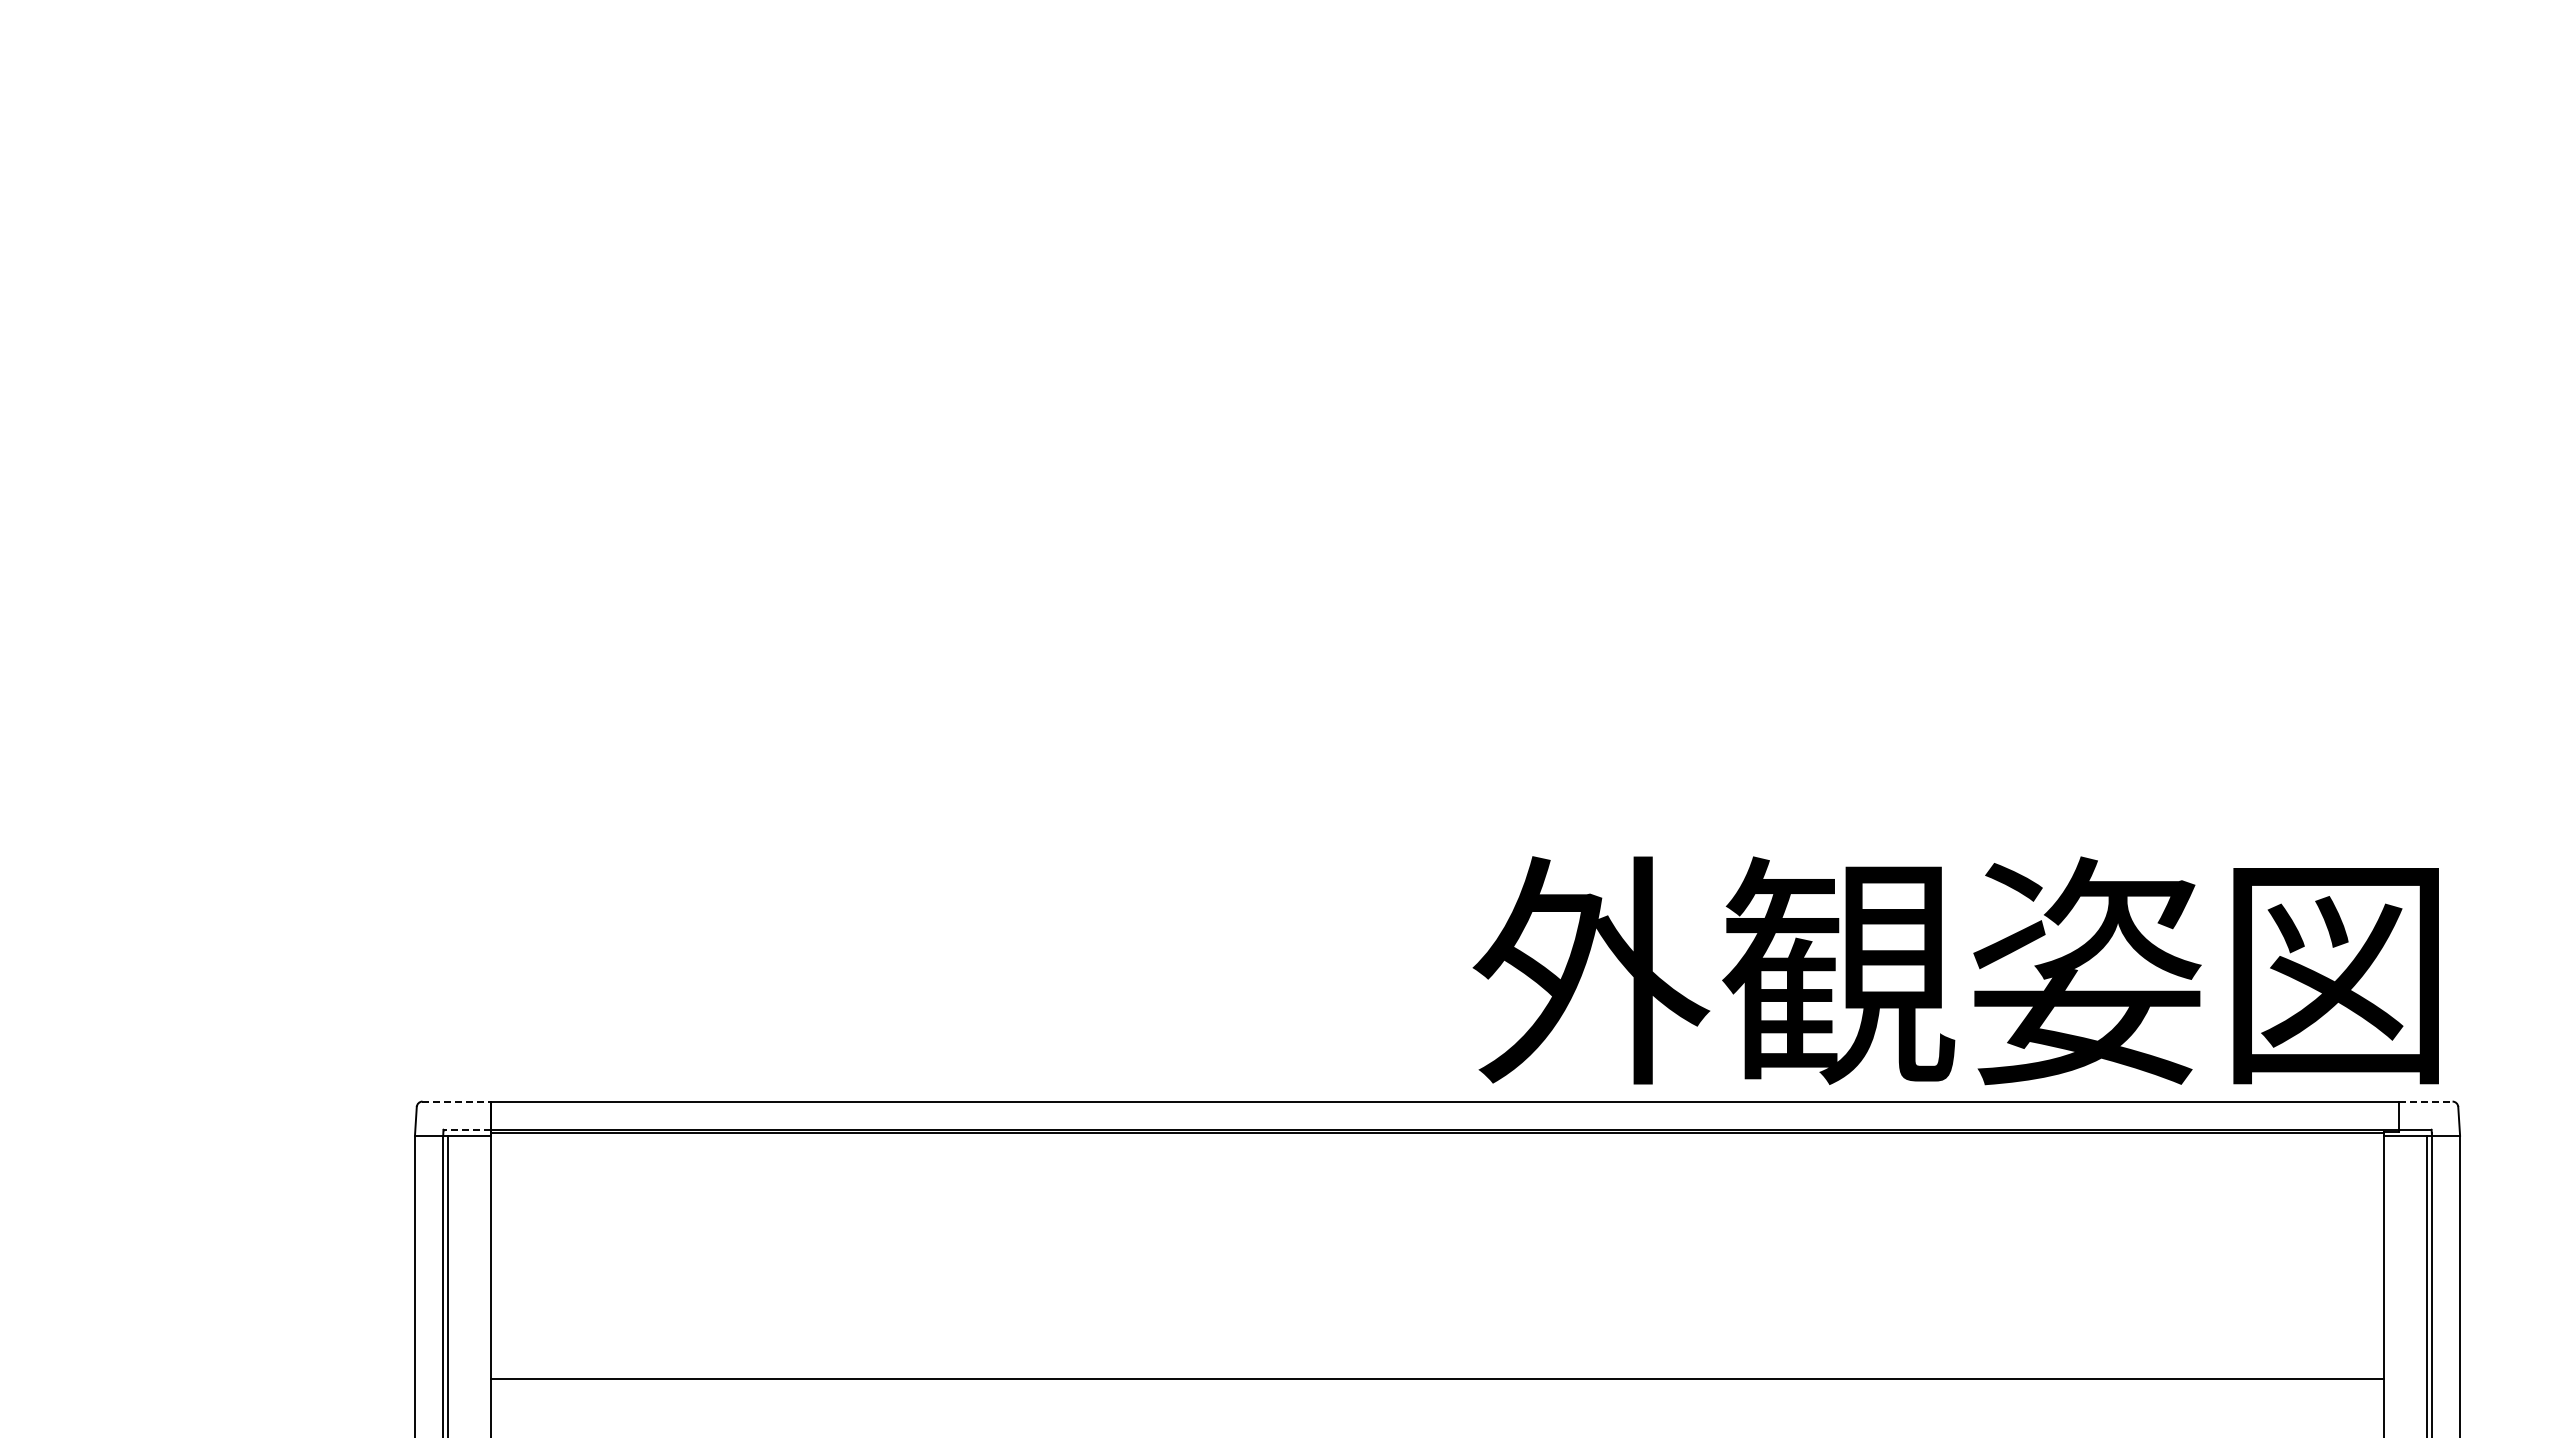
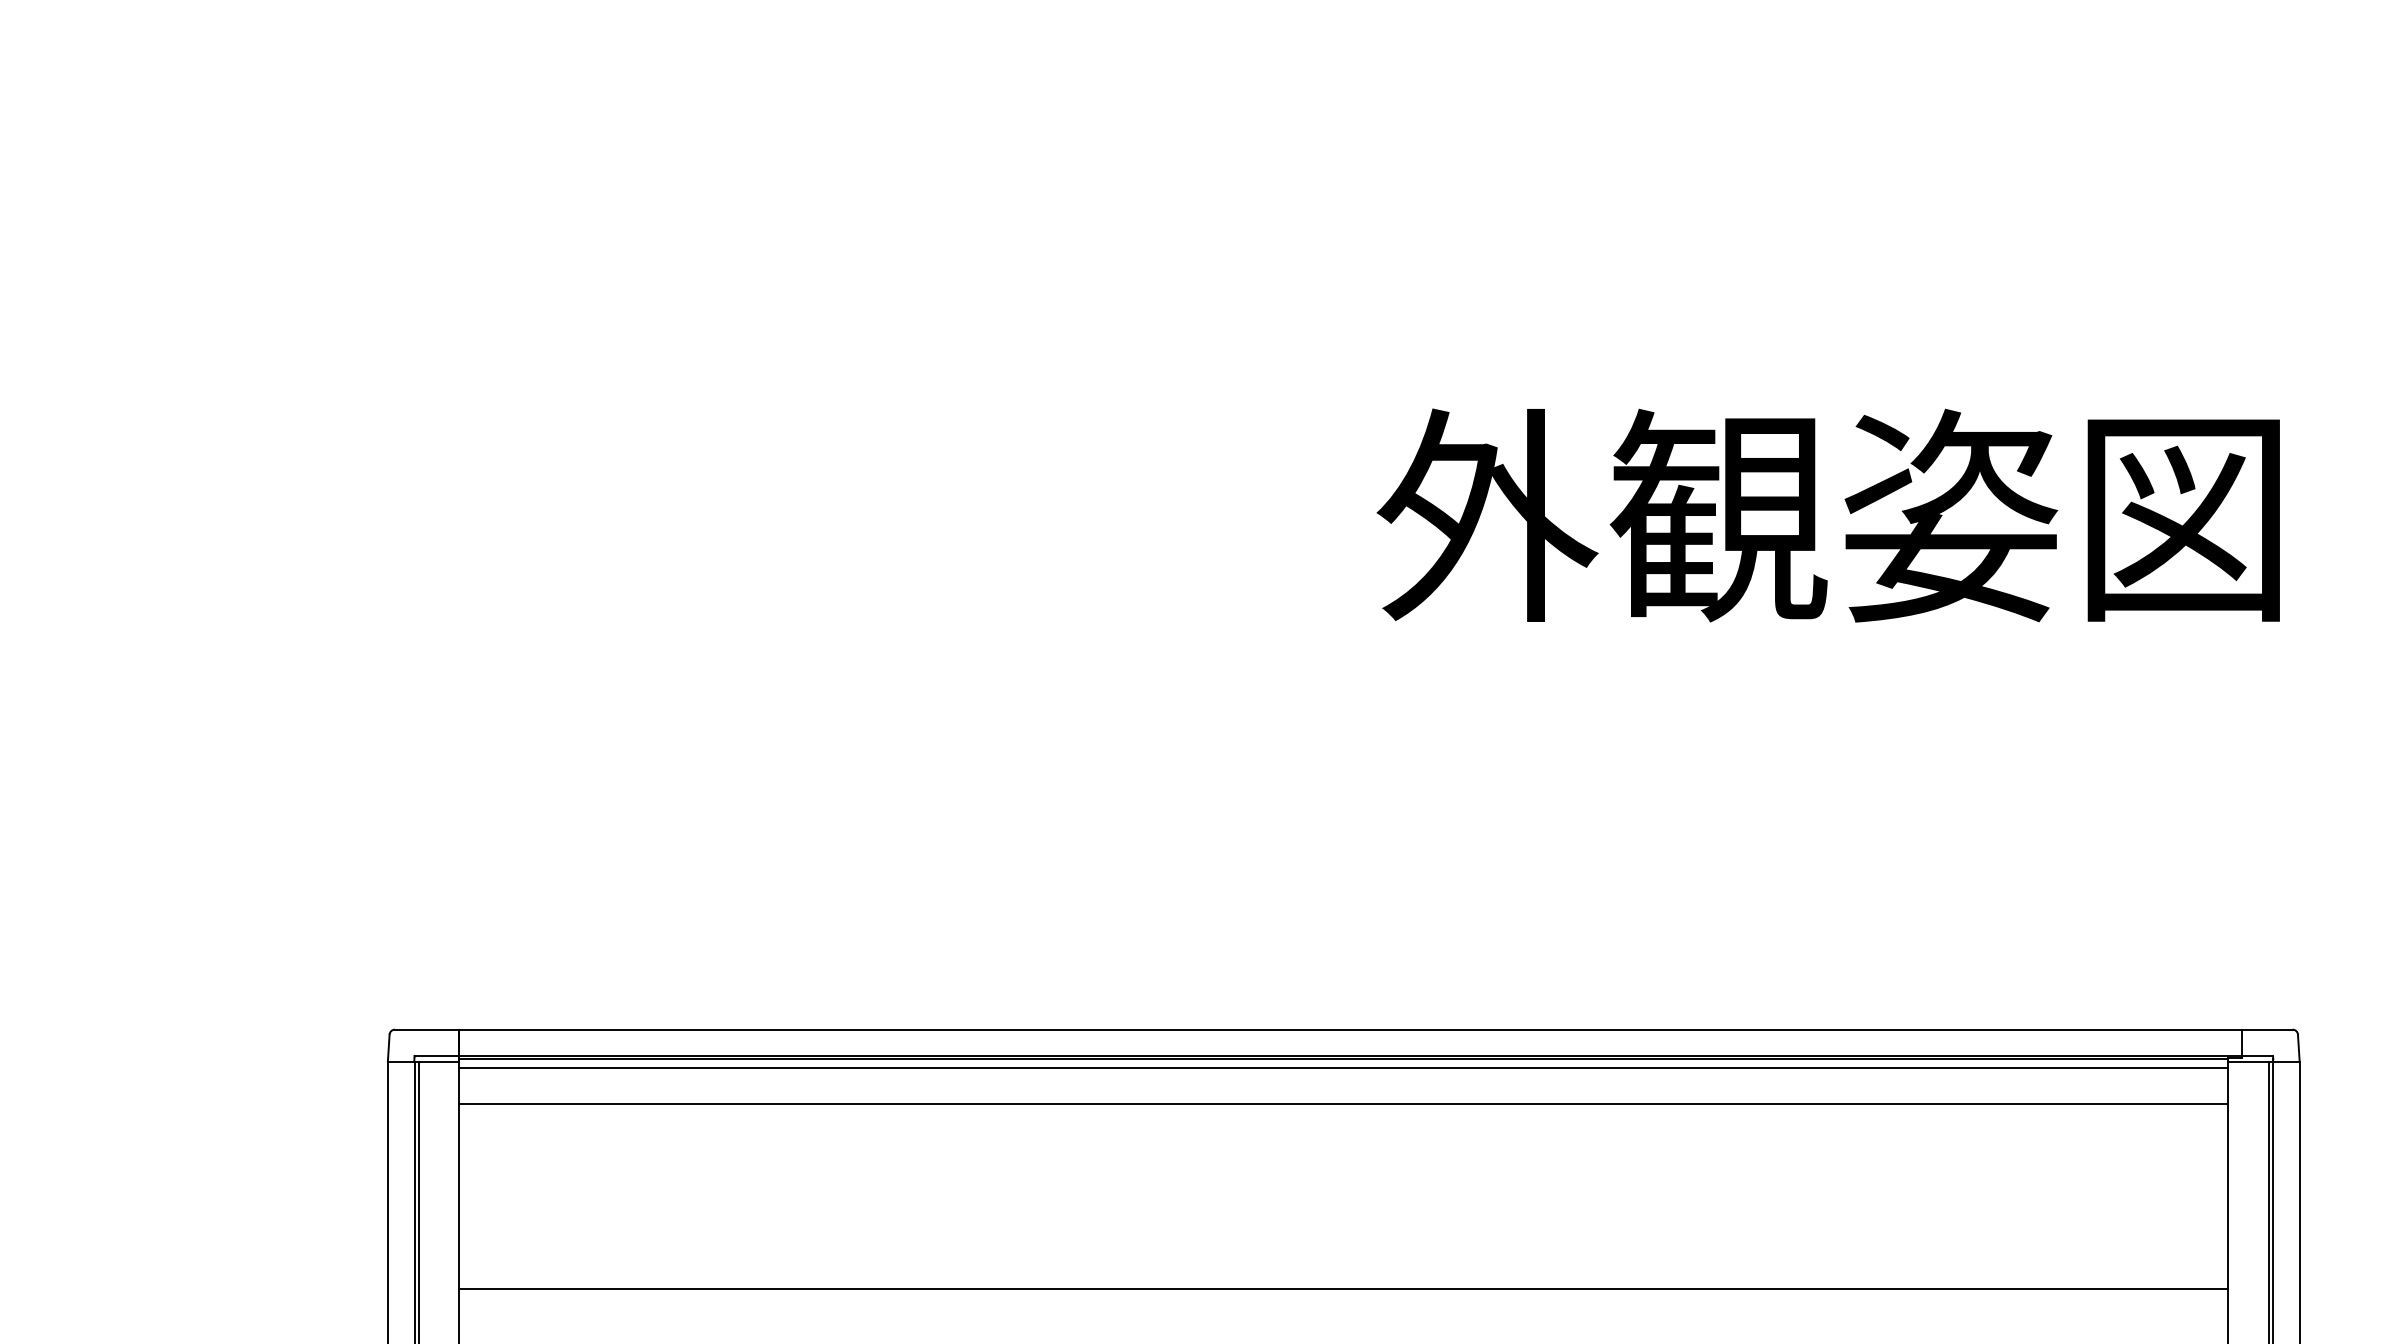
text: (1955, 970) -> (1827, 515), moved
line: (457, 1101) -> (427, 1029), dashed -> solid
line: (2425, 1101) -> (2267, 1029), dashed -> solid
line: (467, 1129) -> (436, 1055), dashed -> solid
line: (1437, 1142) -> (1343, 1067), added
line: (1437, 1181) -> (1343, 1104), added

